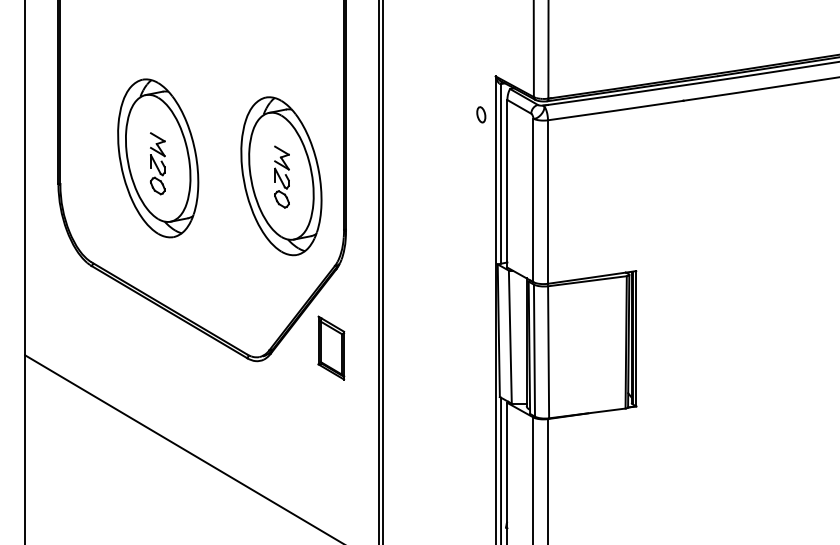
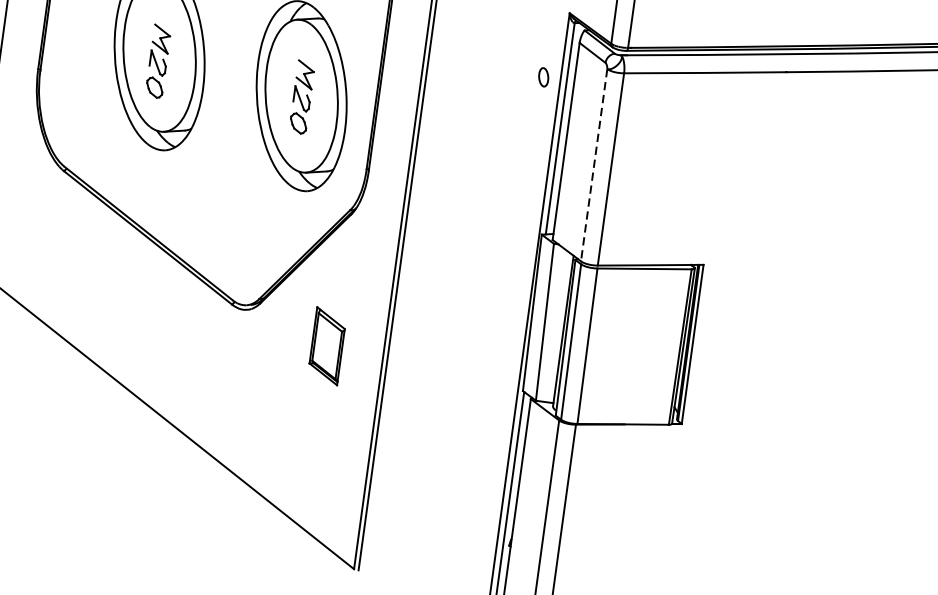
part: (481, 114) -> (543, 76), moved
line: (533, 200) -> (594, 165), solid -> dashed
part: (331, 347) -> (327, 345), moved

